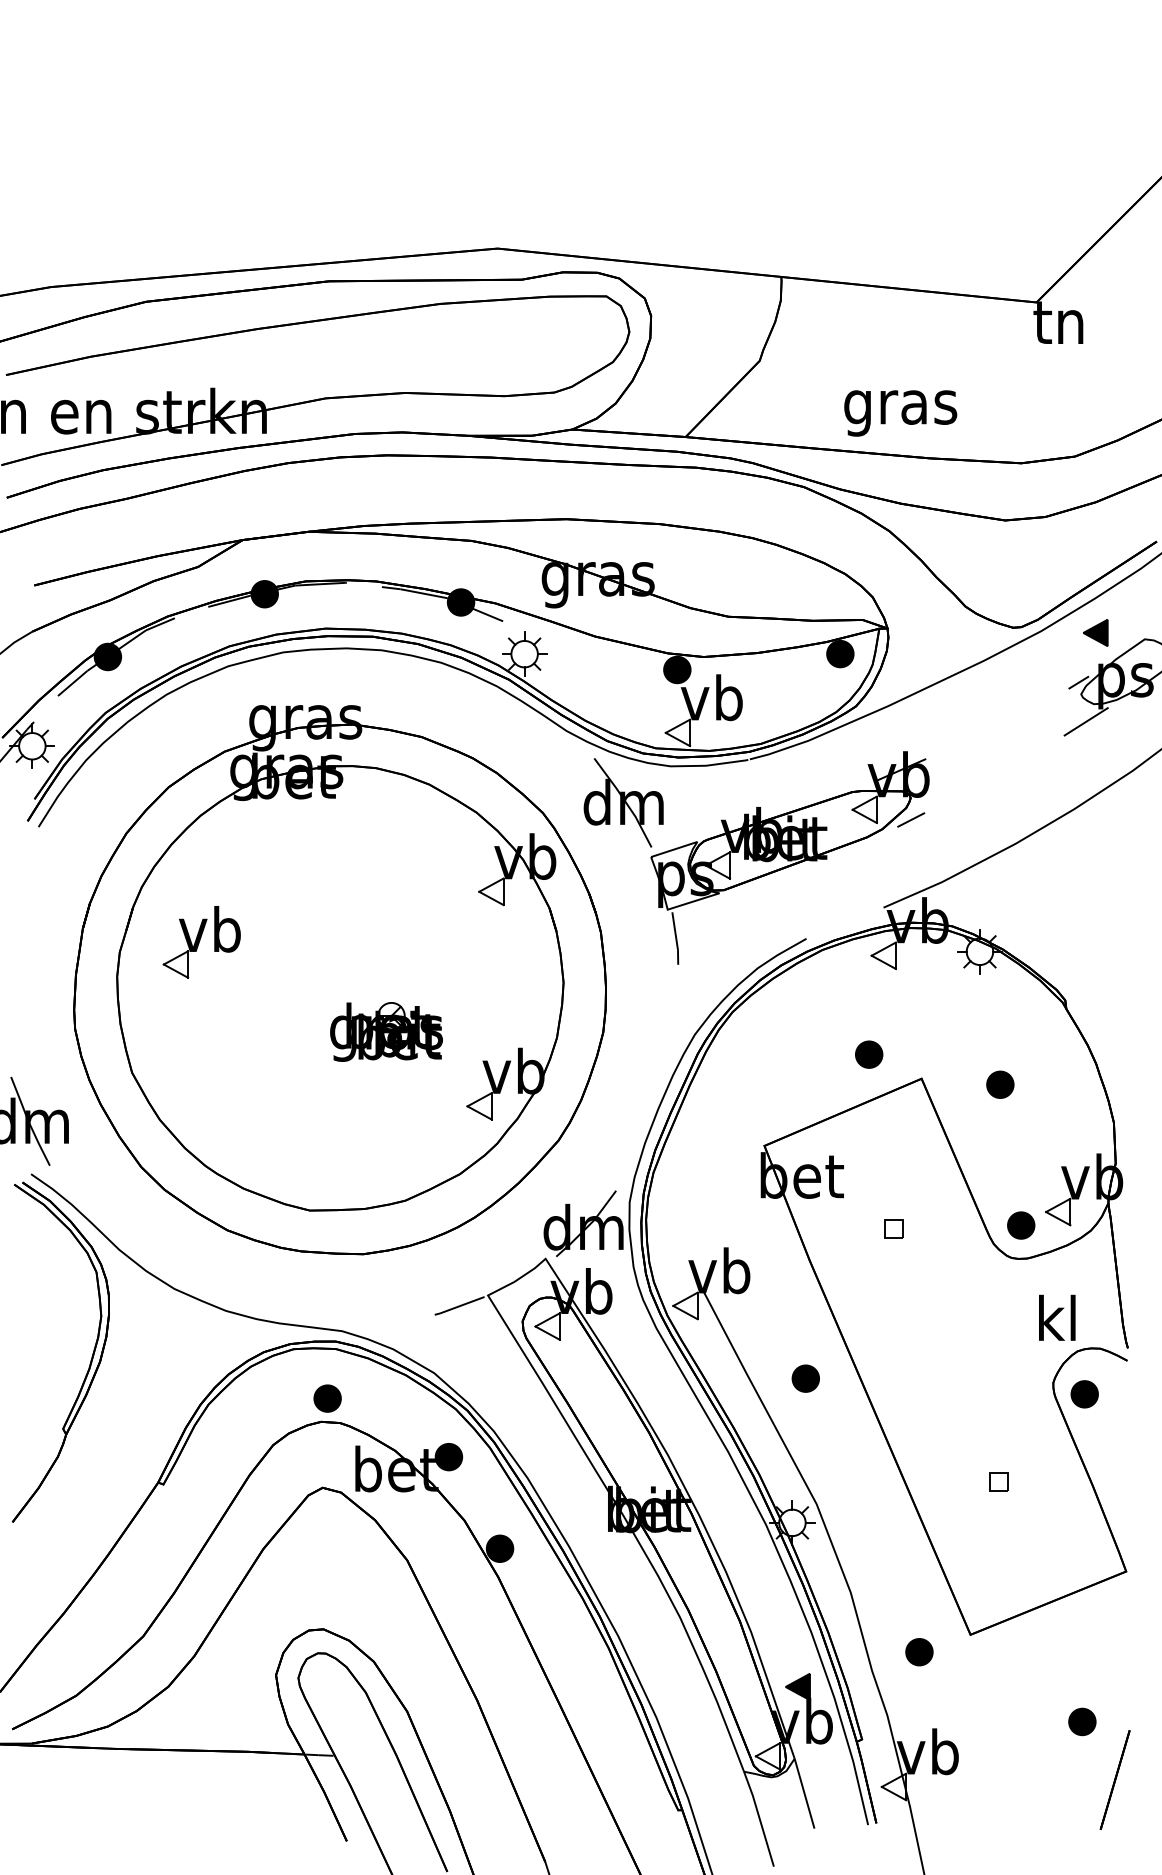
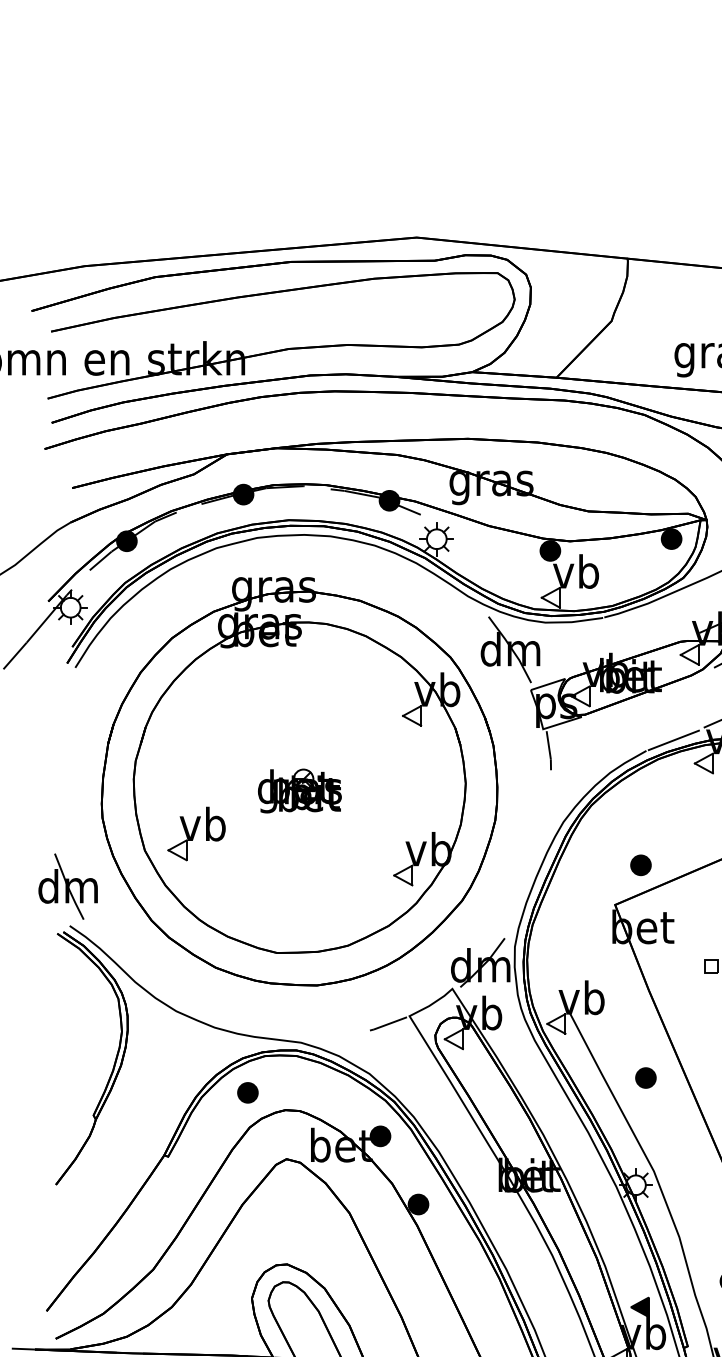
line: (843, 924) -> (673, 740), added
part: (201, 942) -> (196, 833), moved
part: (386, 1031) -> (299, 790), moved
part: (869, 1054) -> (641, 865), moved
part: (327, 1398) -> (247, 1092), moved

